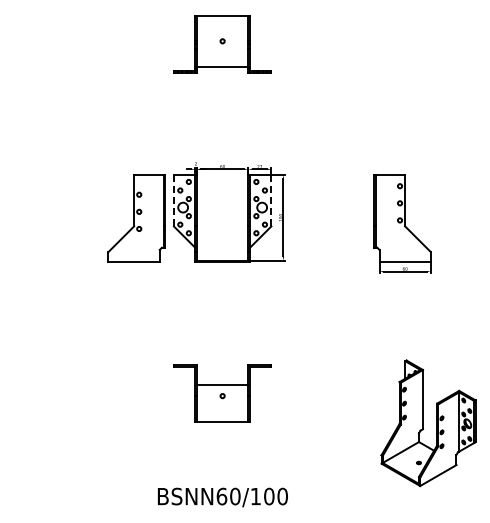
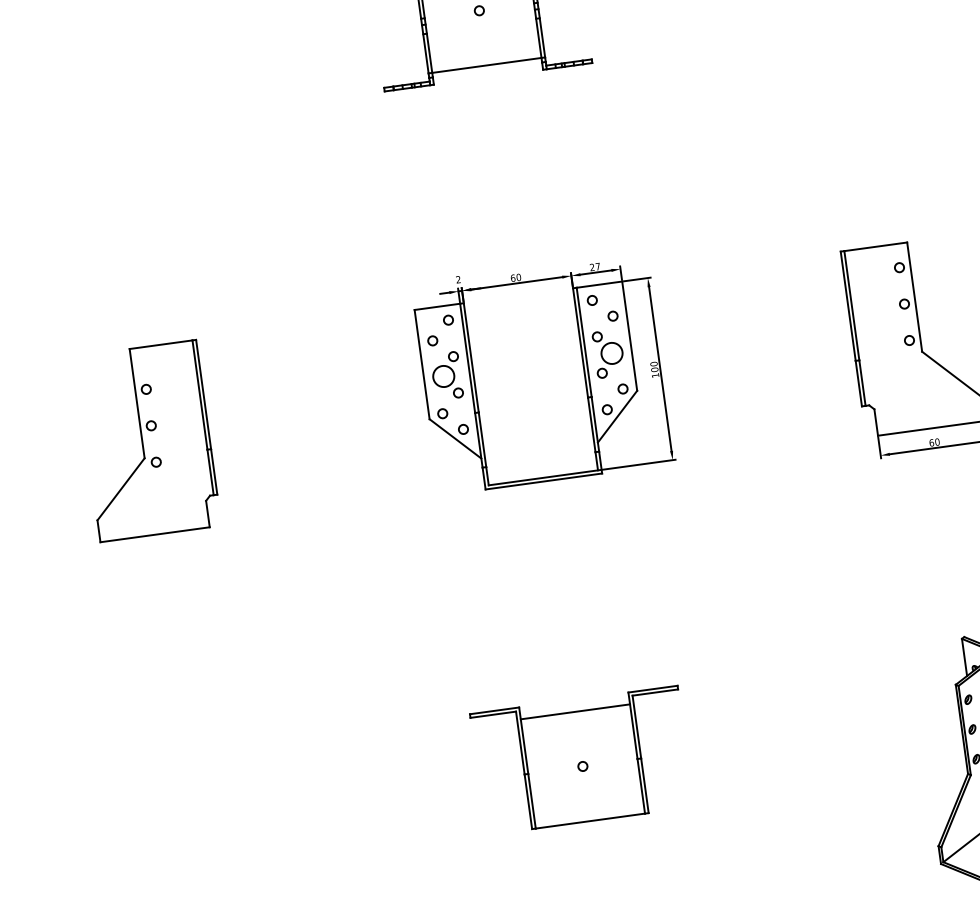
line: (173, 200) -> (421, 364), dashed -> solid
line: (271, 200) -> (629, 335), dashed -> solid
part: (136, 218) -> (147, 440), moved
line: (222, 385) -> (575, 711), moved

